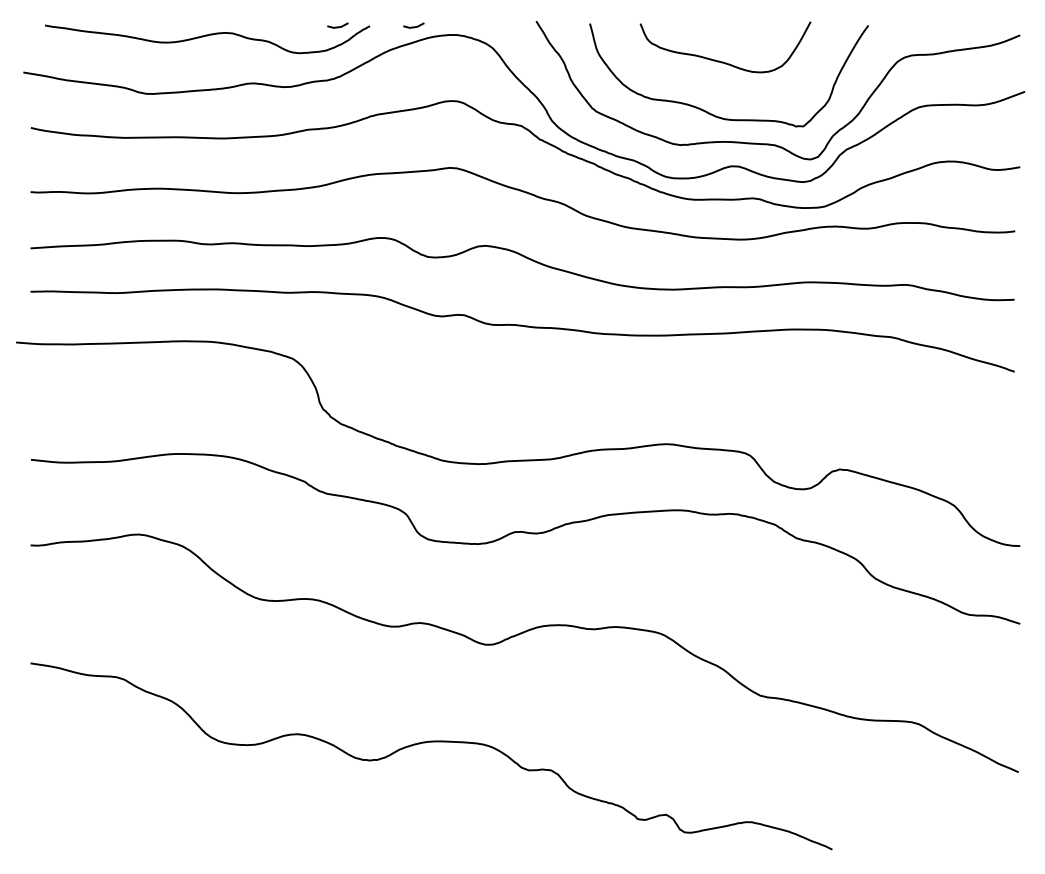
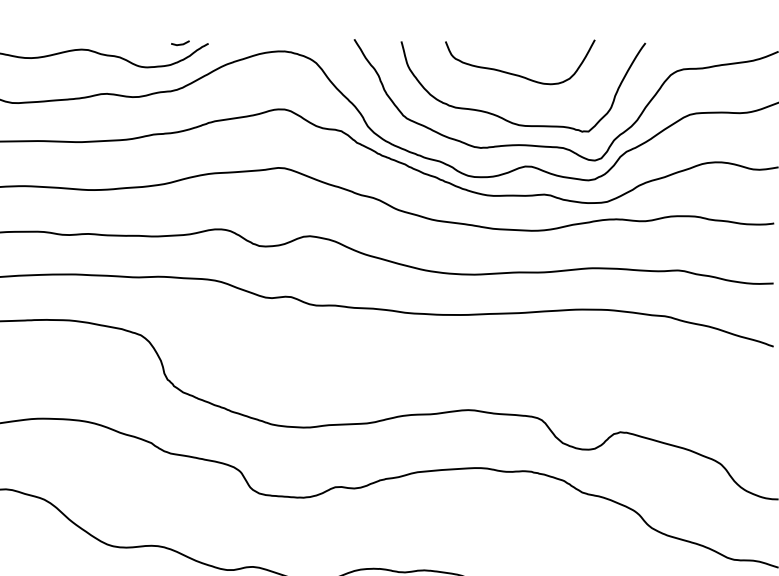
line: (413, 26) -> (246, 43), removed

